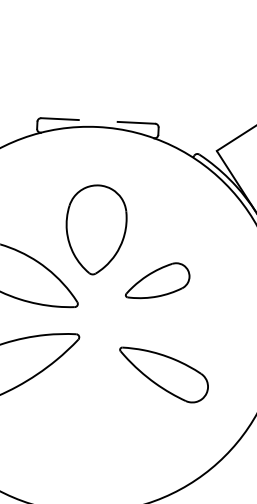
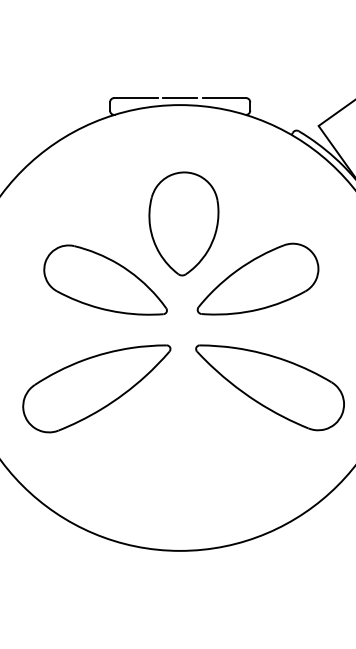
line: (97, 121) -> (179, 98), added
part: (157, 280) -> (257, 278), size x1.67
part: (163, 374) -> (269, 387), size x1.43

